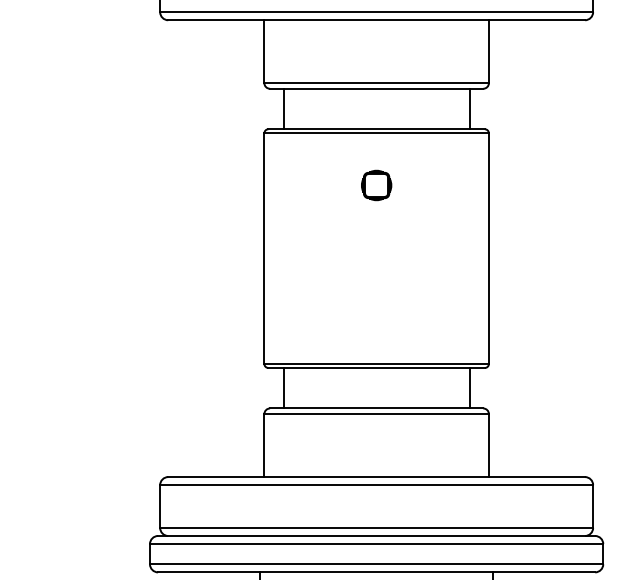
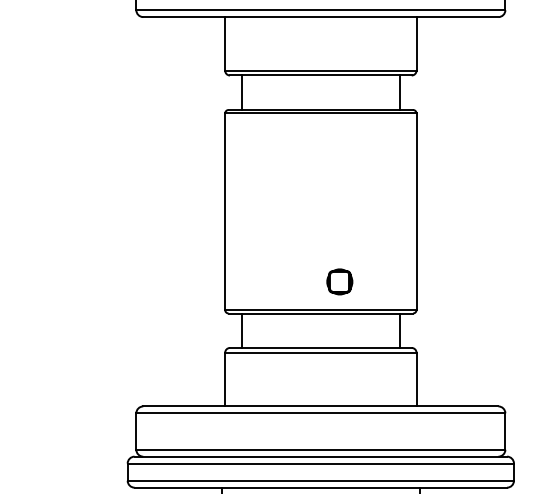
part: (376, 184) -> (339, 281), moved

